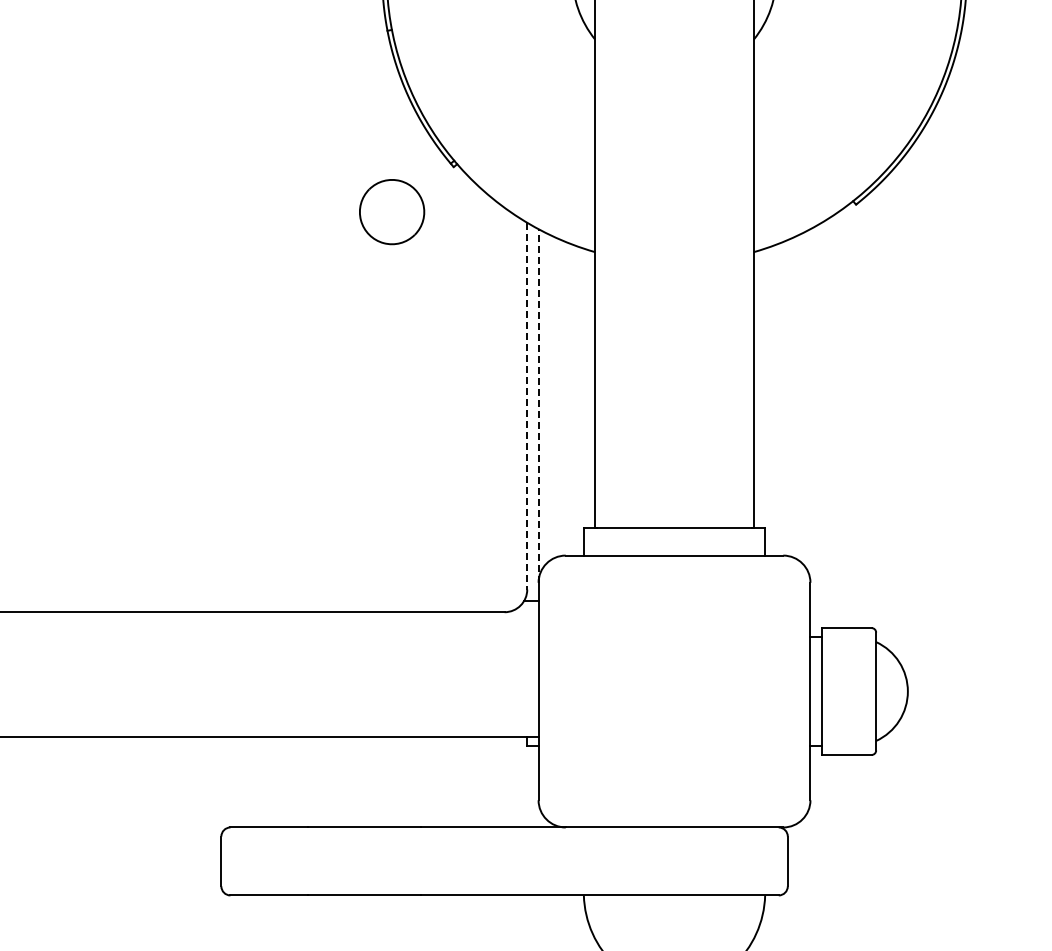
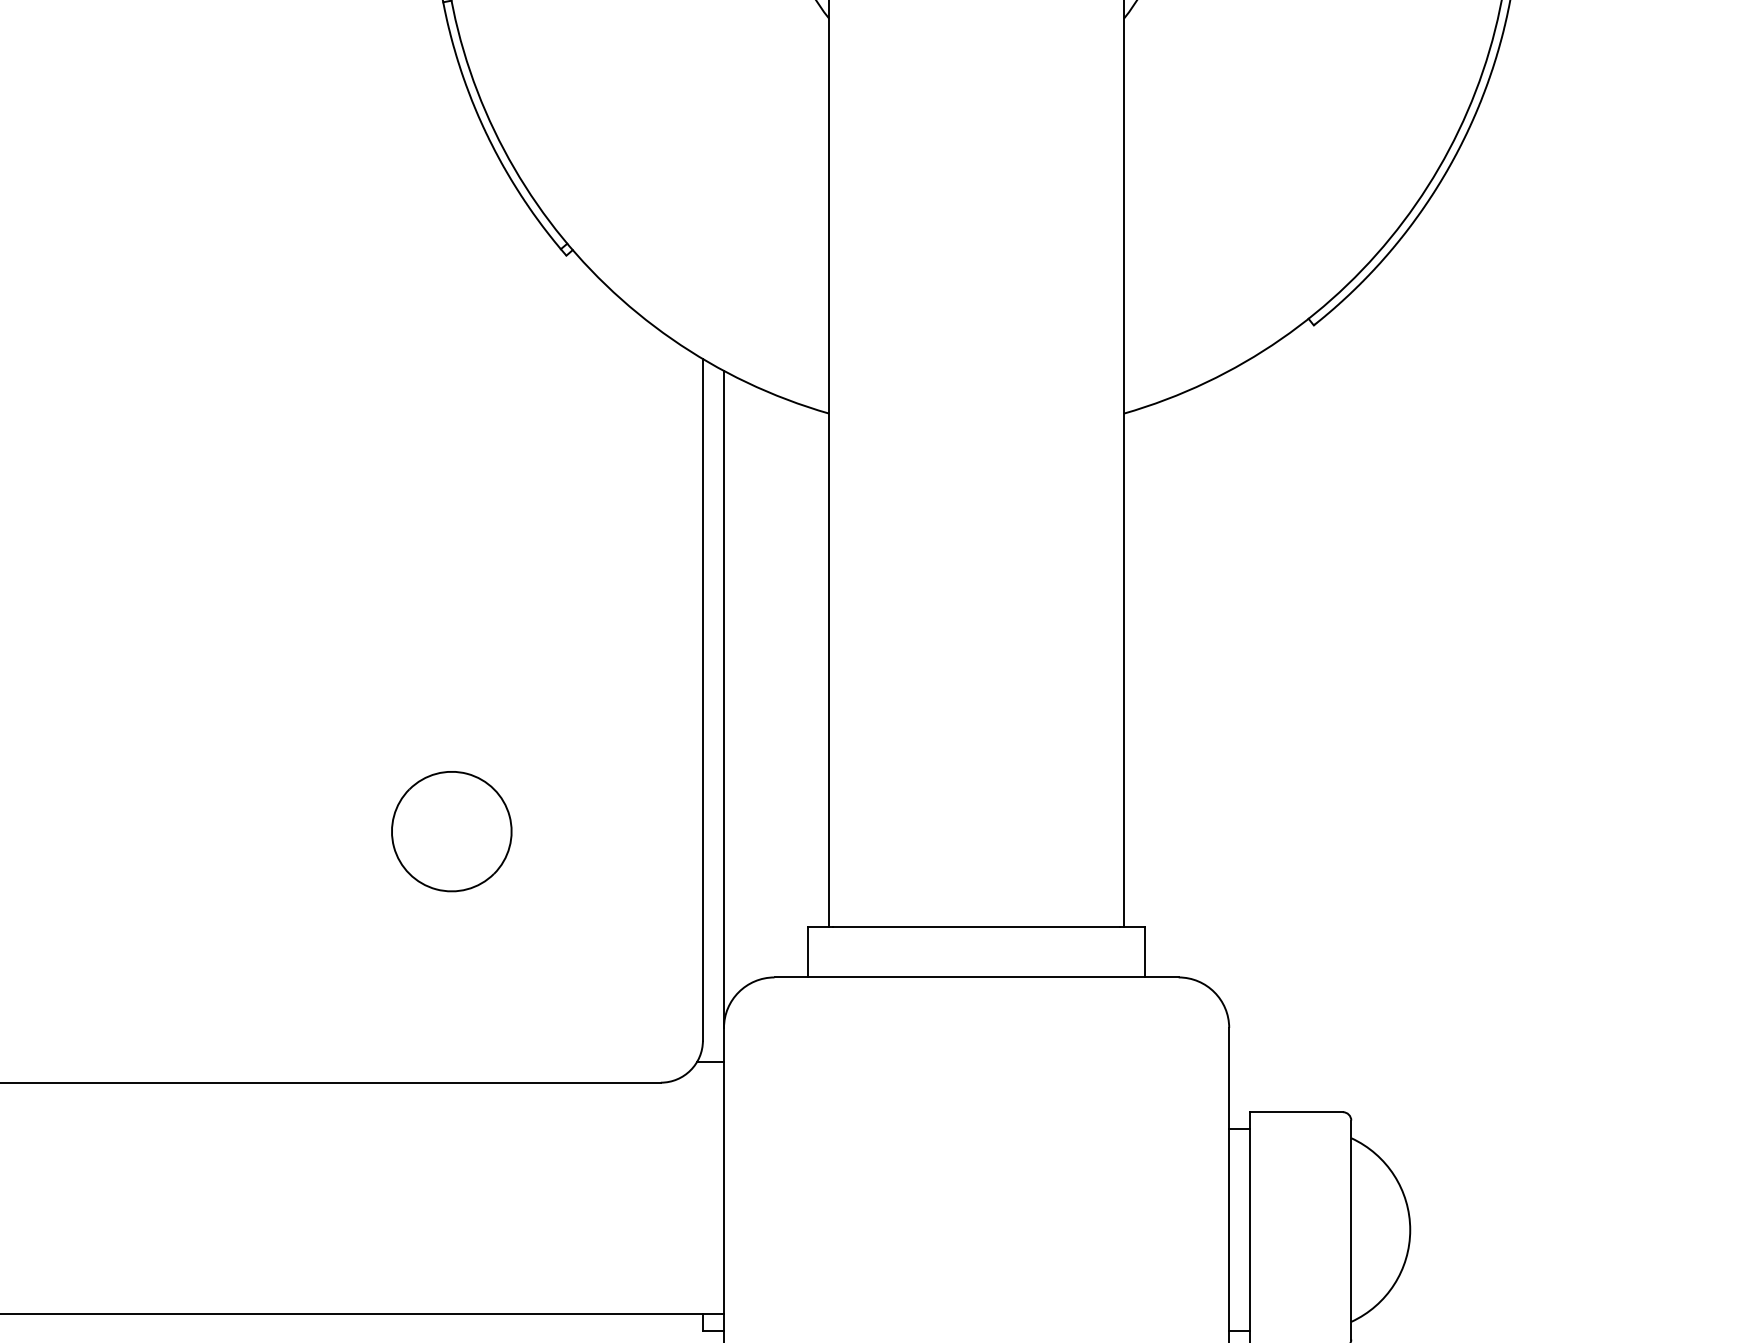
part: (392, 212) -> (452, 832), moved
line: (538, 405) -> (723, 698), dashed -> solid
line: (527, 406) -> (703, 700), dashed -> solid

